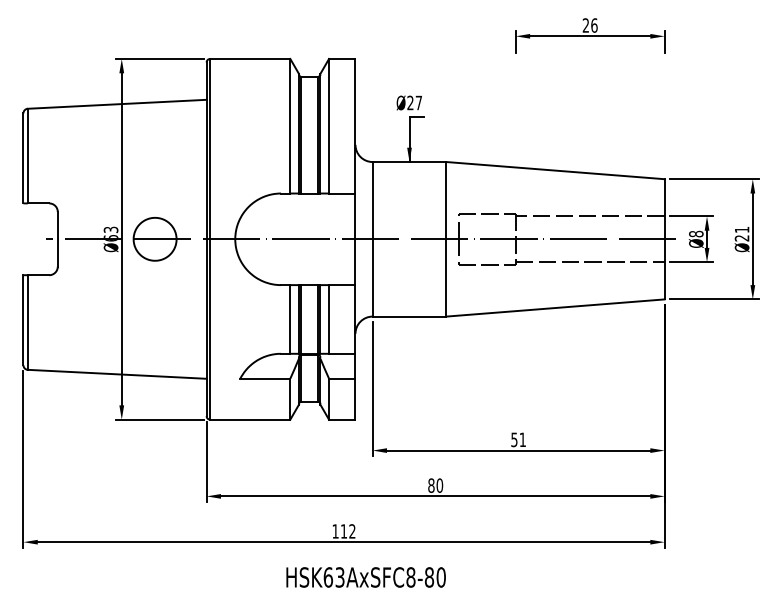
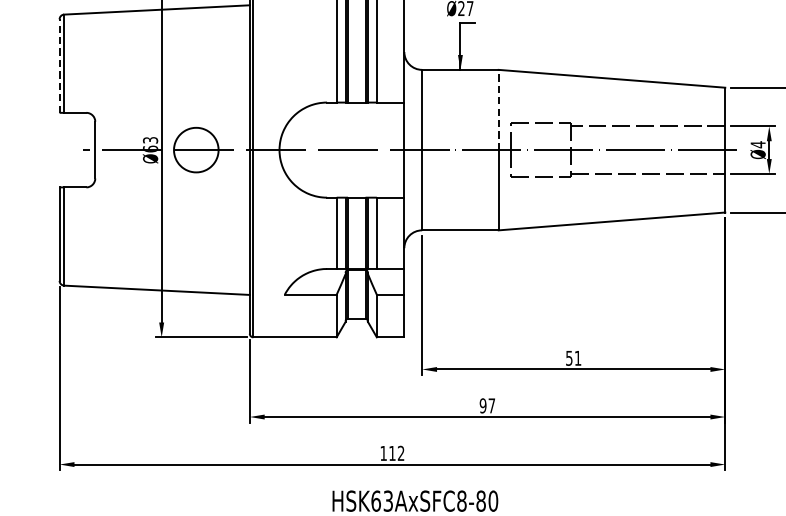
line: (23, 157) -> (59, 65), solid -> dashed
line: (446, 200) -> (498, 109), solid -> dashed
text: (696, 233) -> (758, 144), Ø8 -> Ø4
text: (435, 485) -> (487, 405), 80 -> 97

